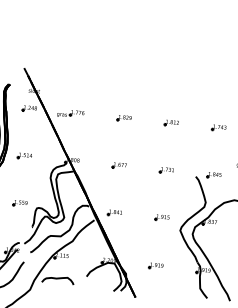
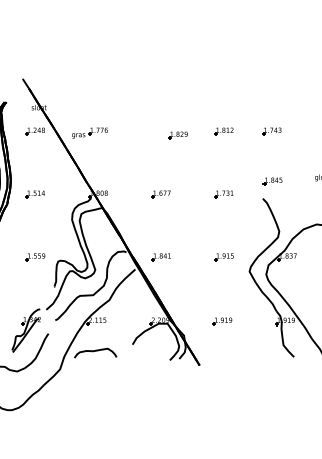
part: (123, 118) -> (177, 135), moved
part: (218, 127) -> (271, 131), moved
part: (214, 175) -> (272, 181), moved

